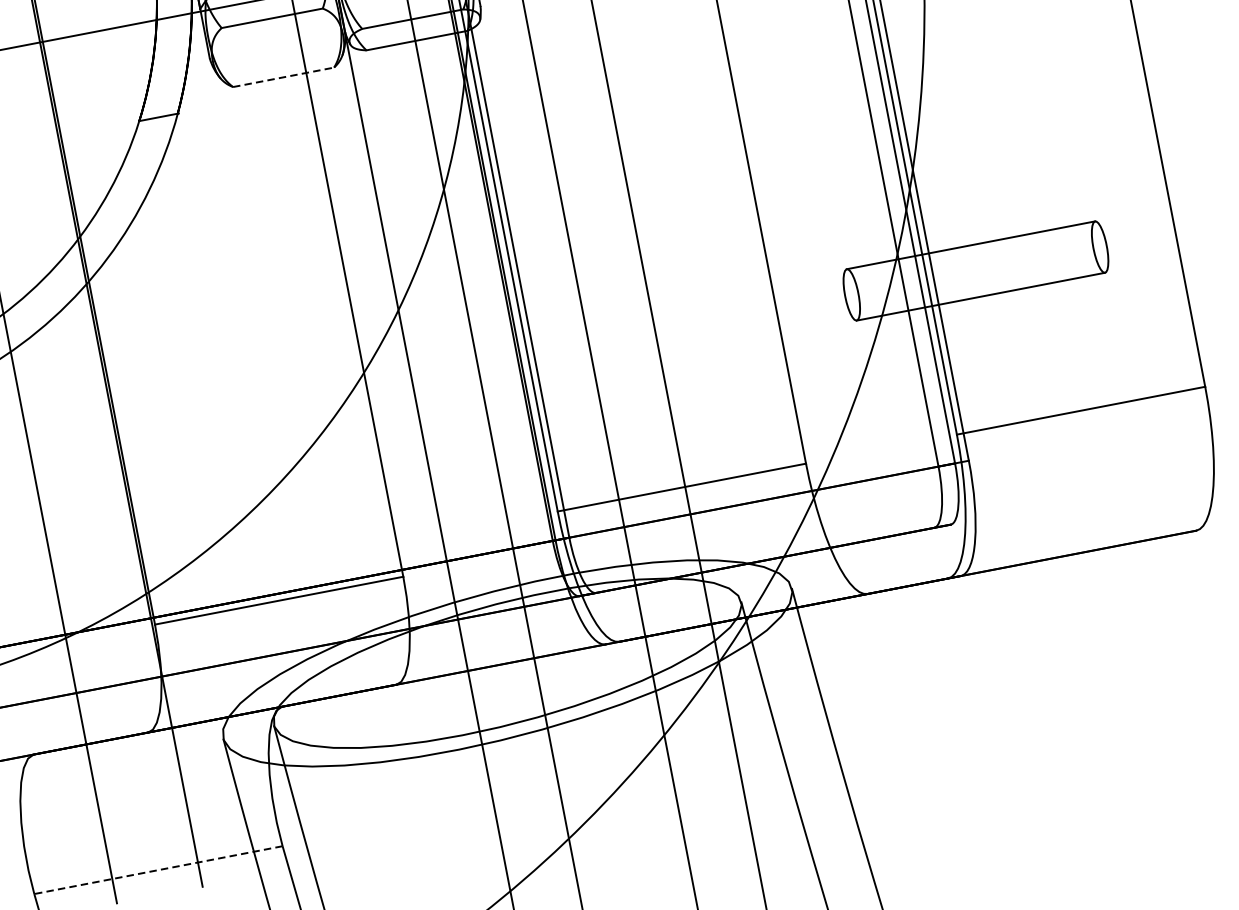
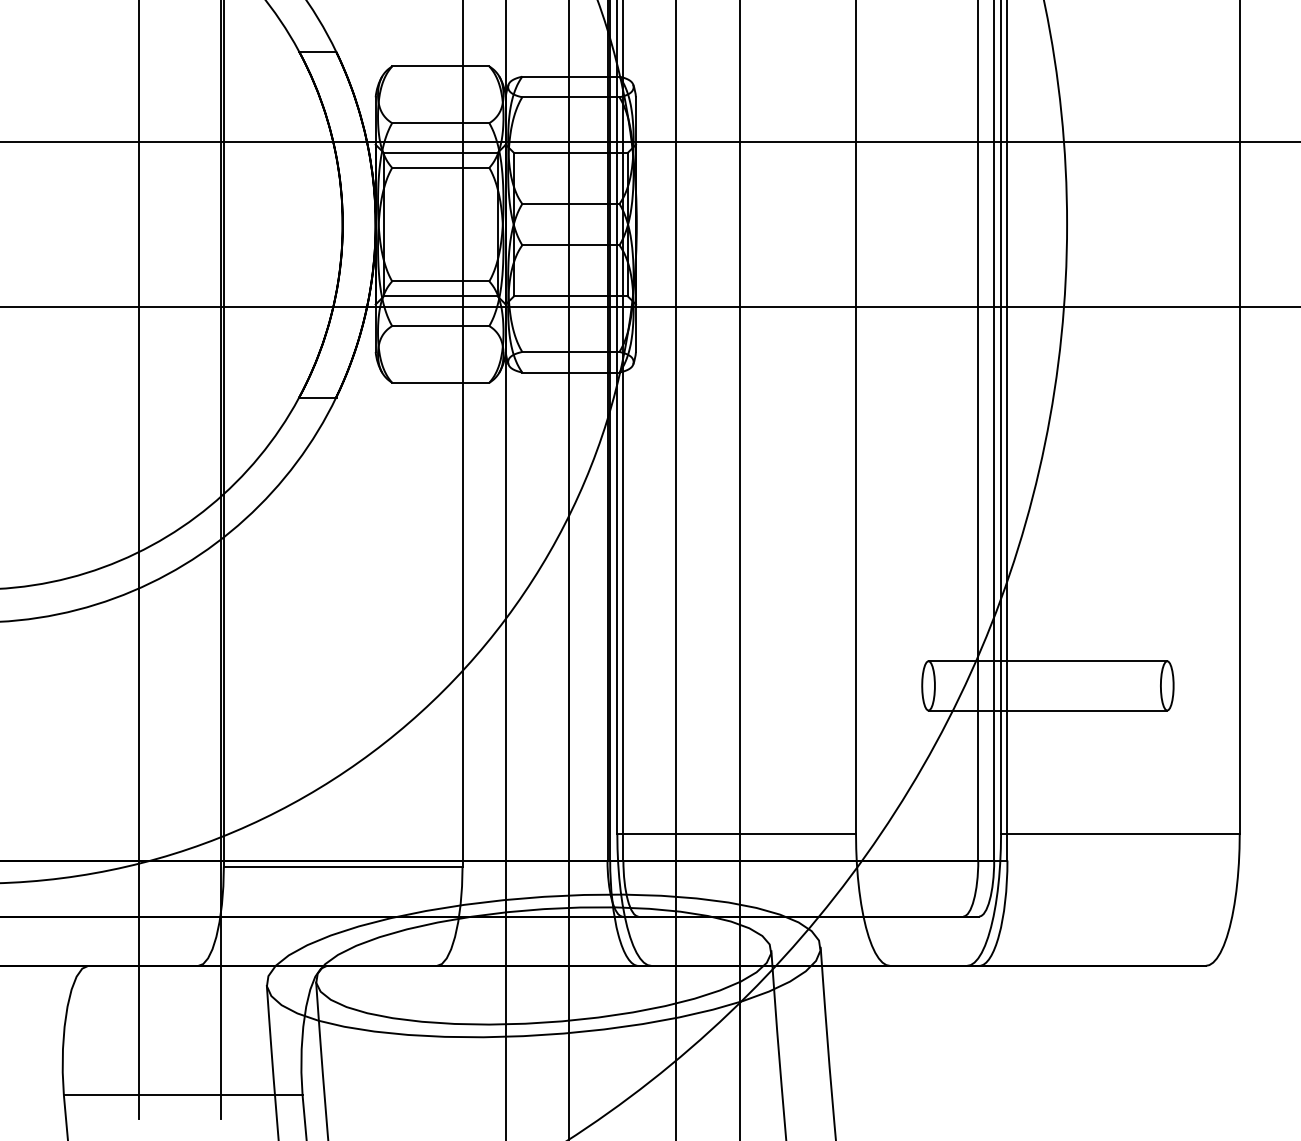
line: (283, 77) -> (440, 382), dashed -> solid
line: (157, 870) -> (182, 1095), dashed -> solid

